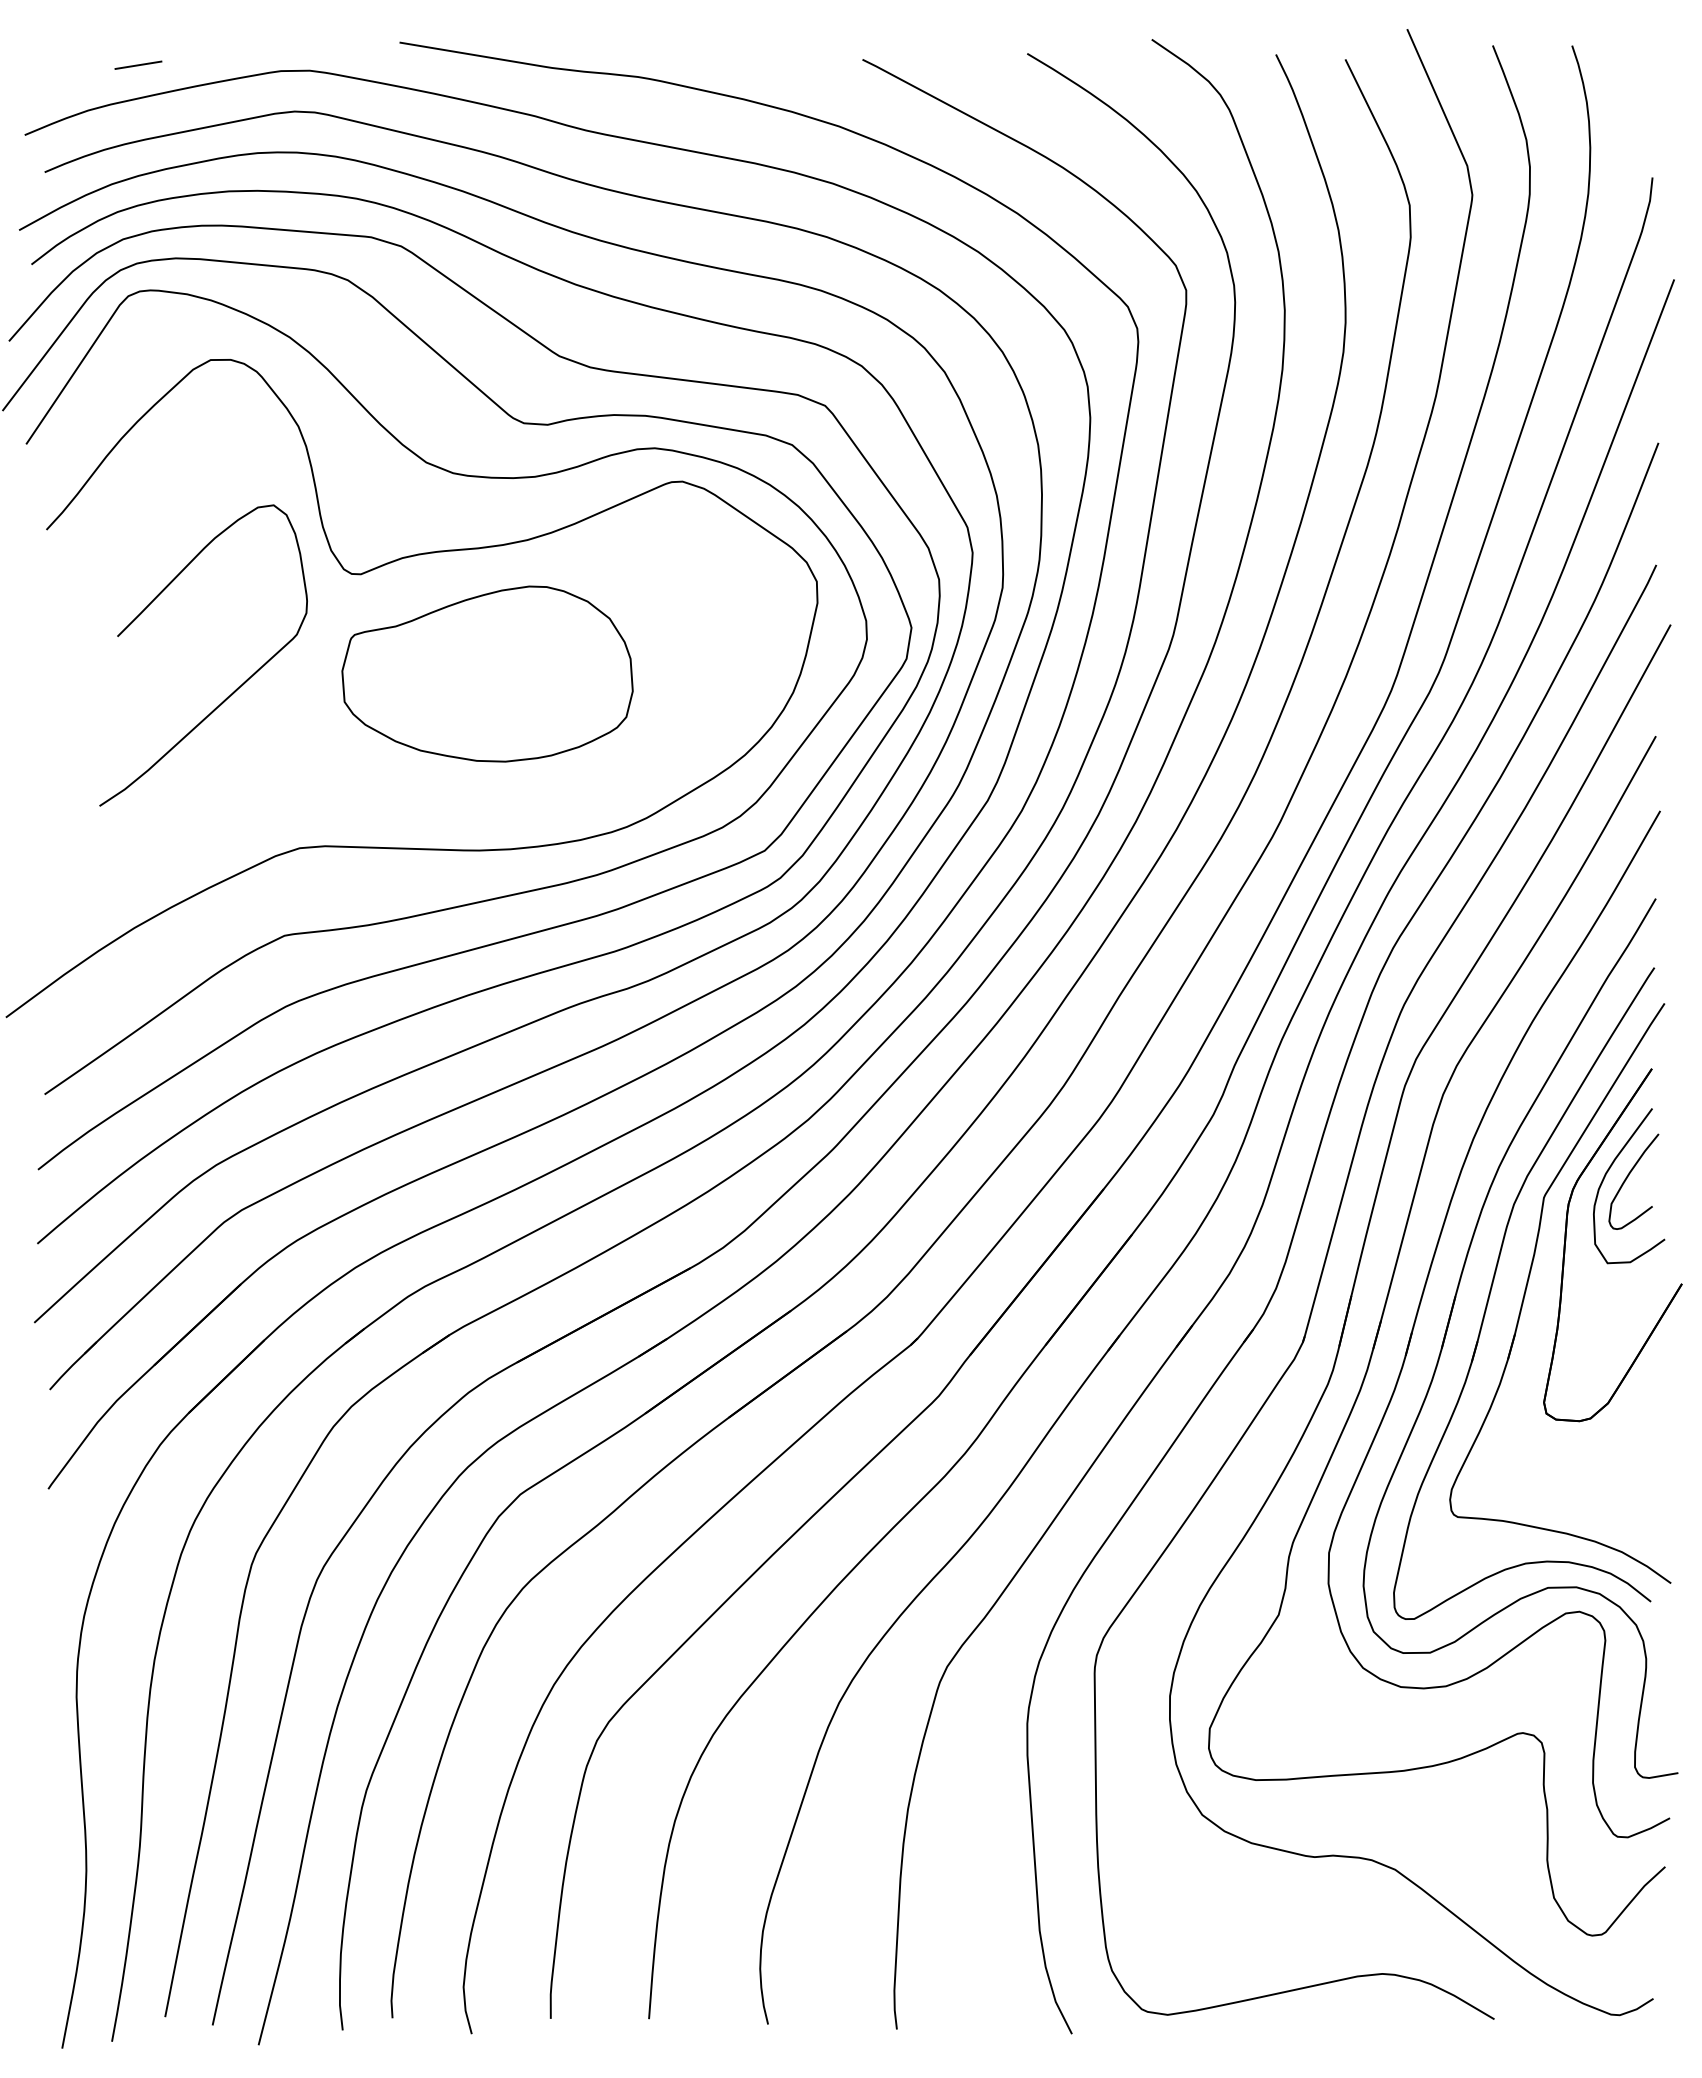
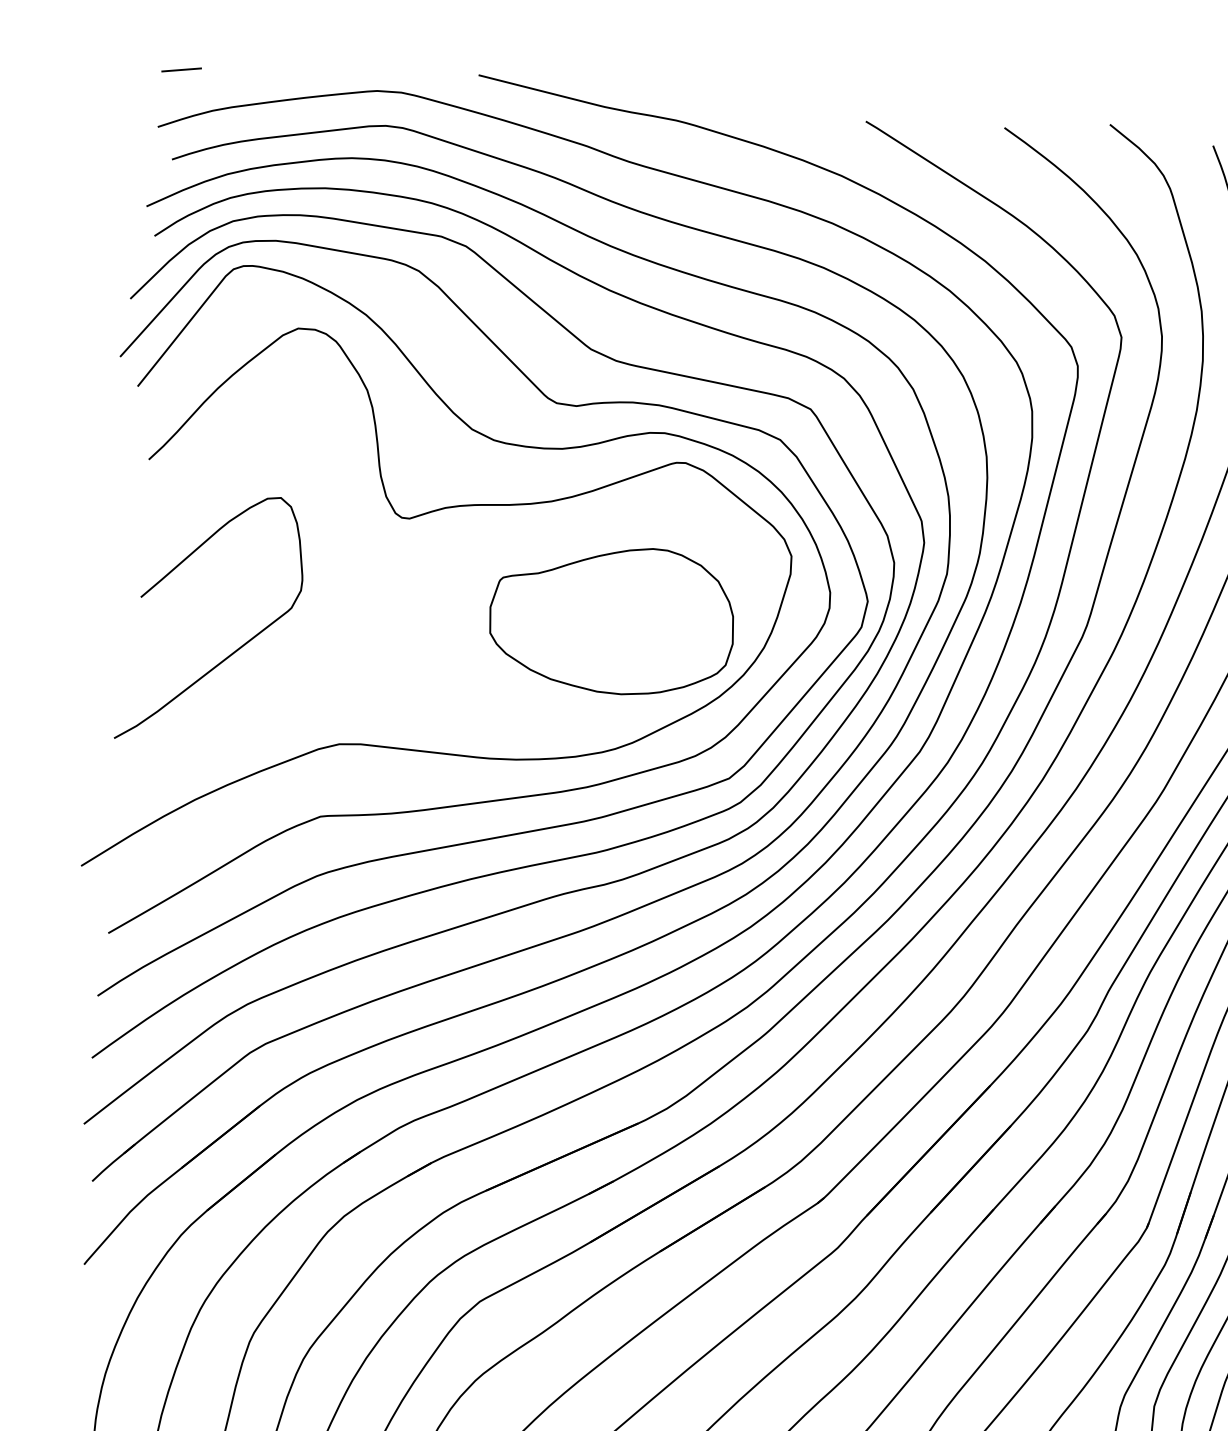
line: (138, 64) -> (181, 69), moved
part: (487, 673) -> (612, 619), moved
curve: (236, 688) -> (237, 649), moved

